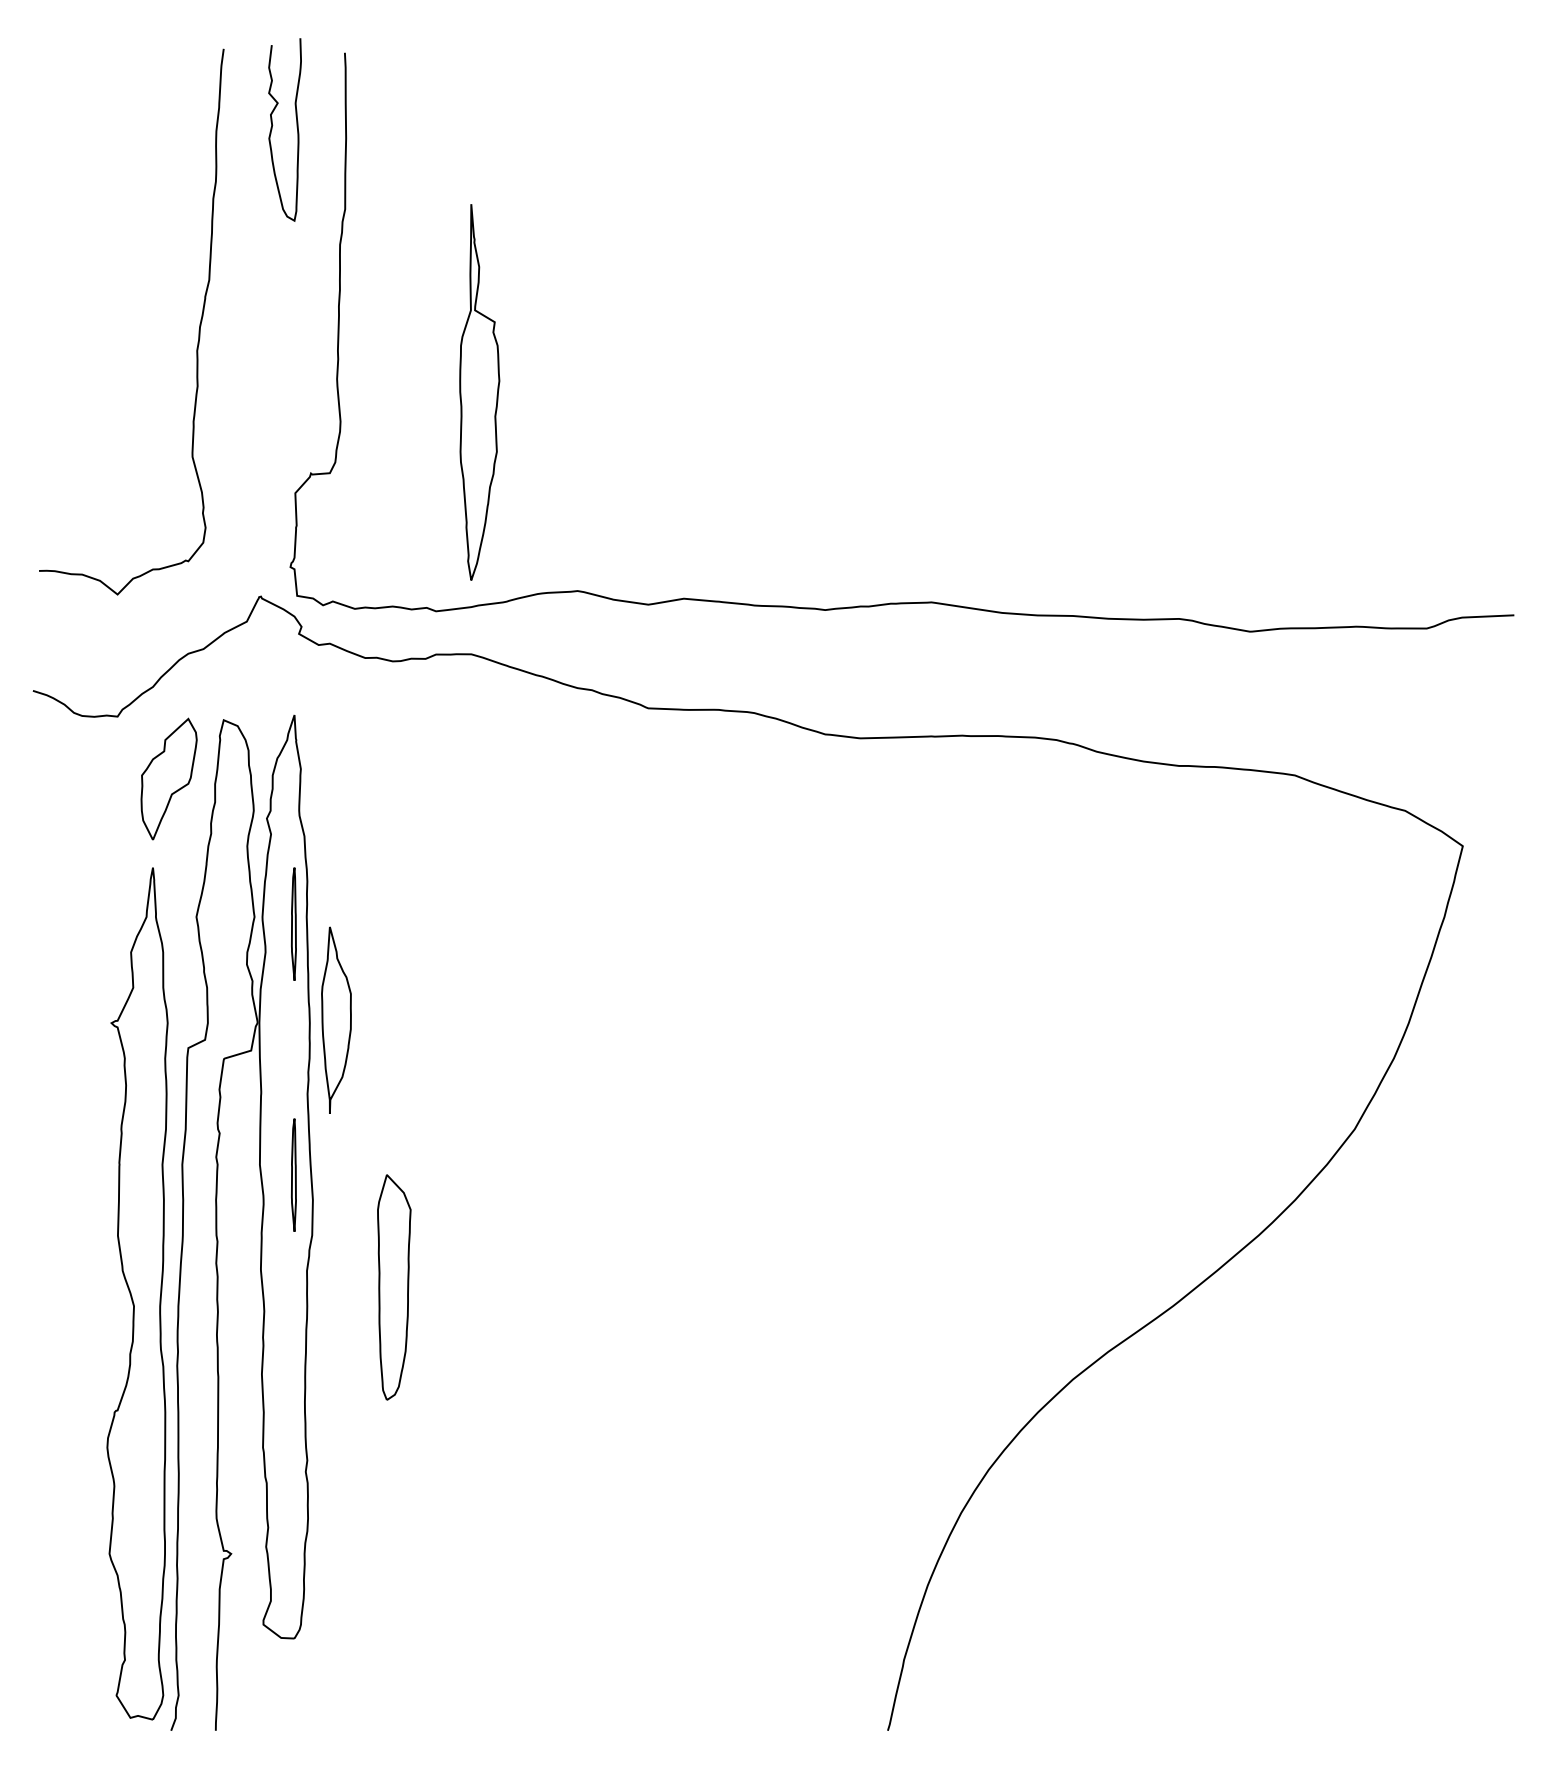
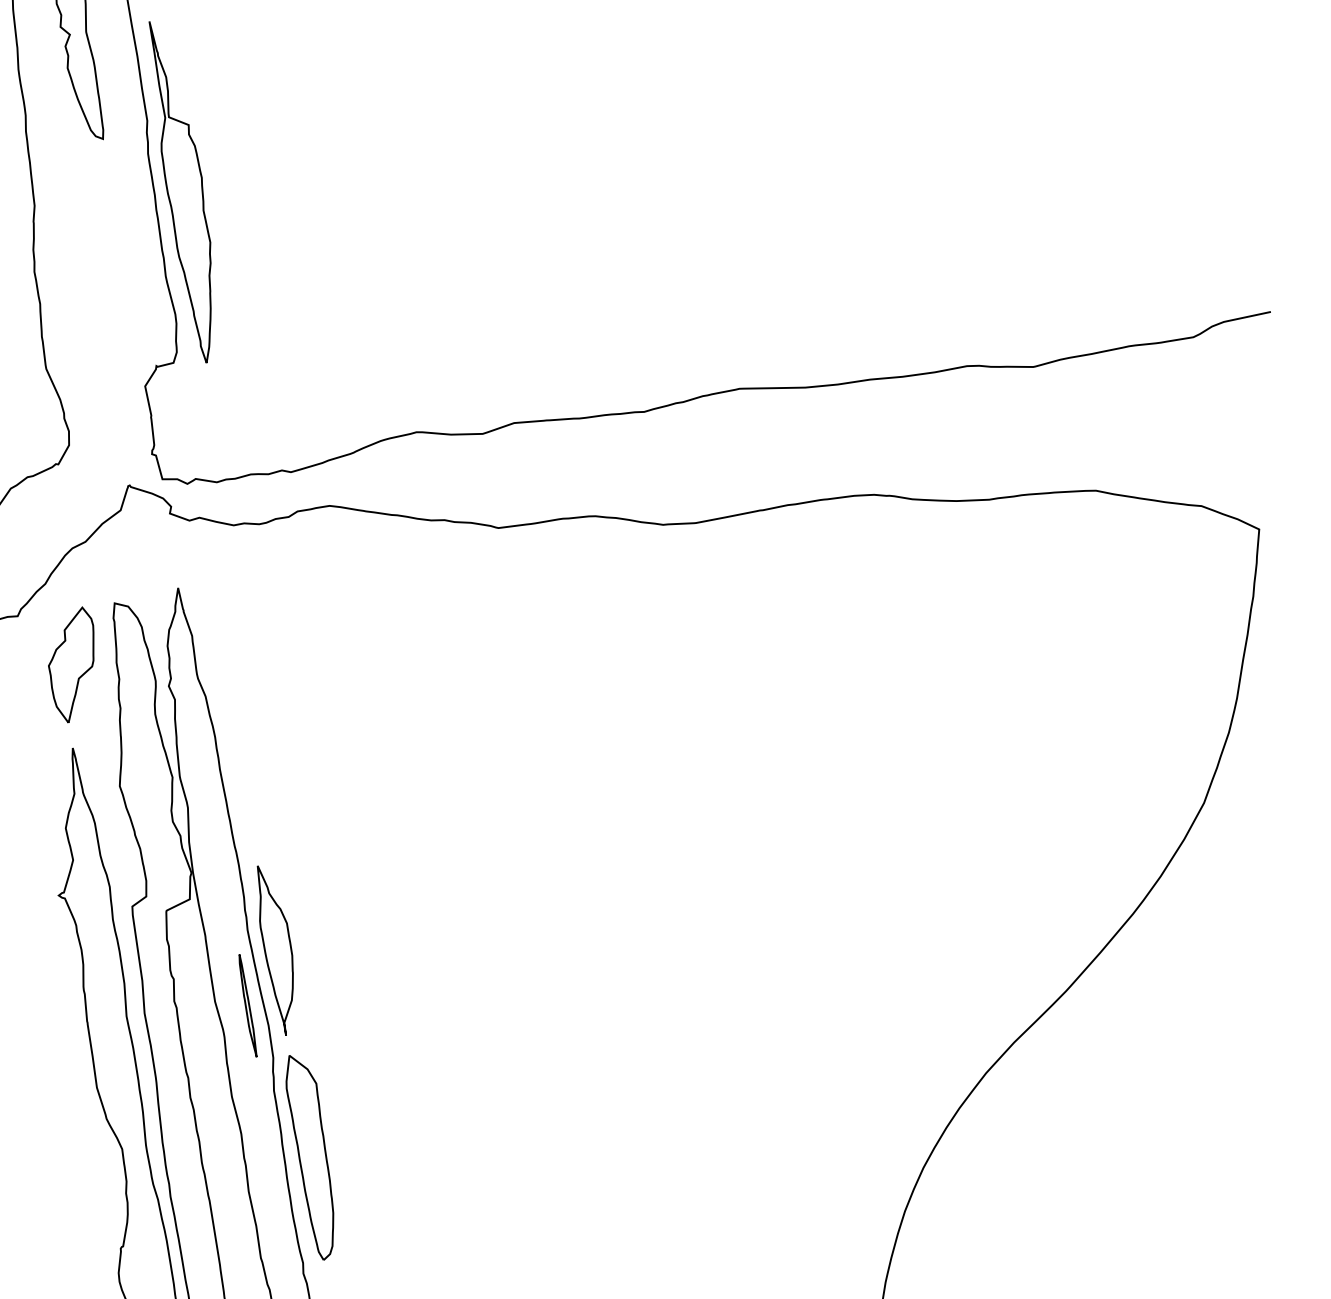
part: (479, 392) -> (185, 191), moved
part: (293, 923) -> (208, 777), removed
part: (336, 1019) -> (277, 948), moved
part: (394, 1287) -> (313, 1156), moved

